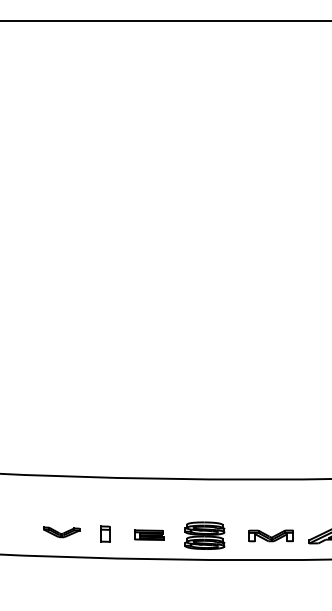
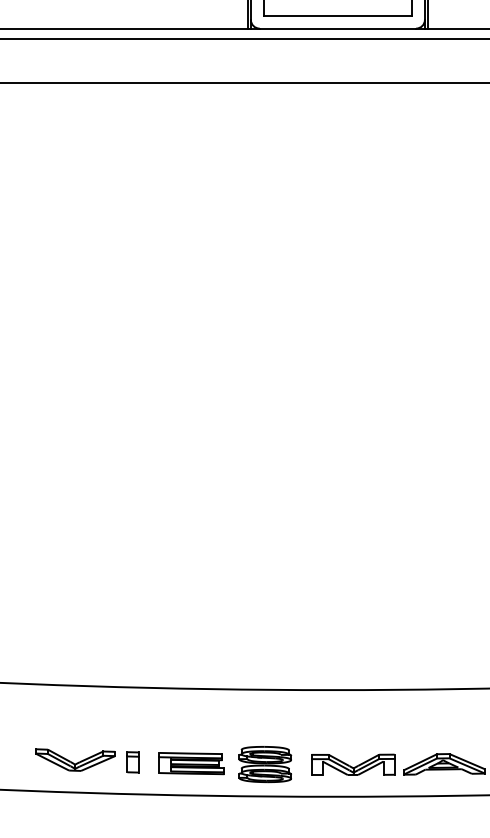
part: (61, 531) -> (75, 759), size x1.67
part: (149, 534) -> (191, 763), size x1.67
part: (271, 535) -> (353, 764), size x1.43

